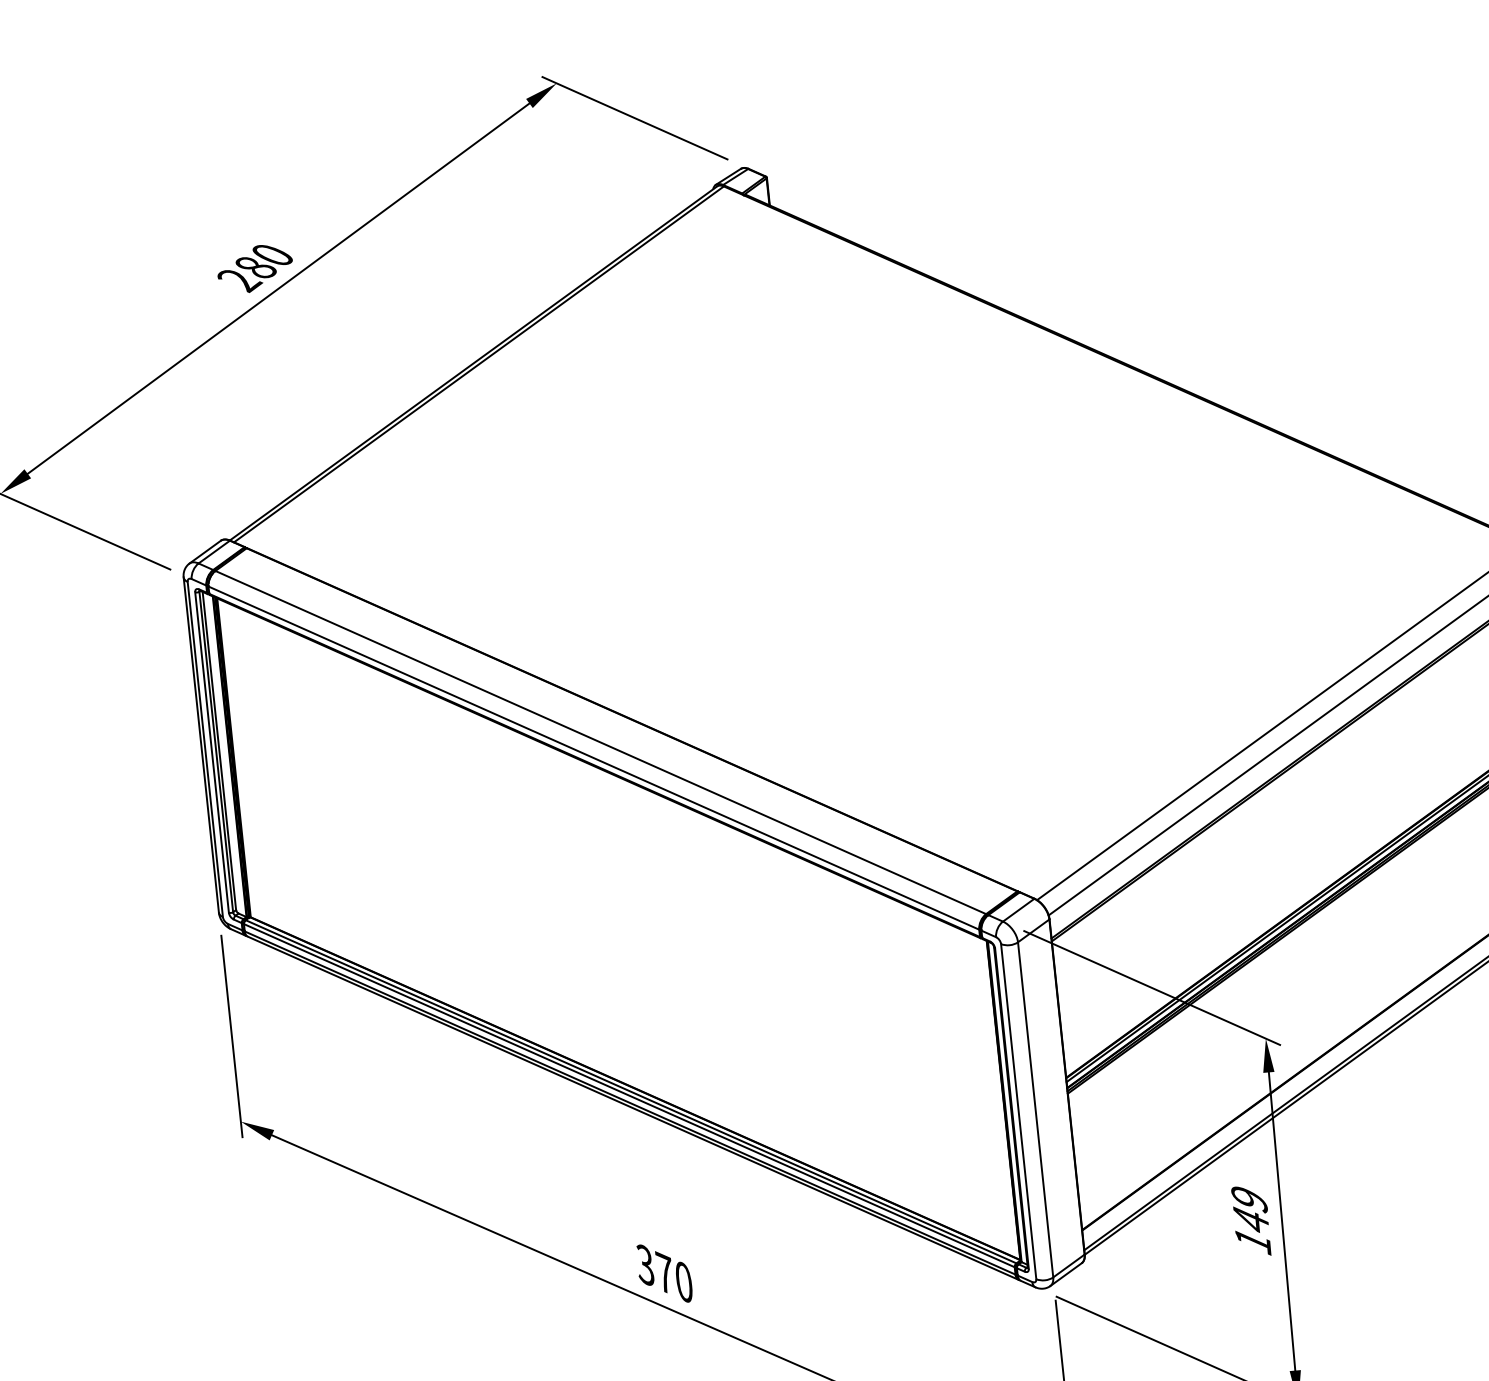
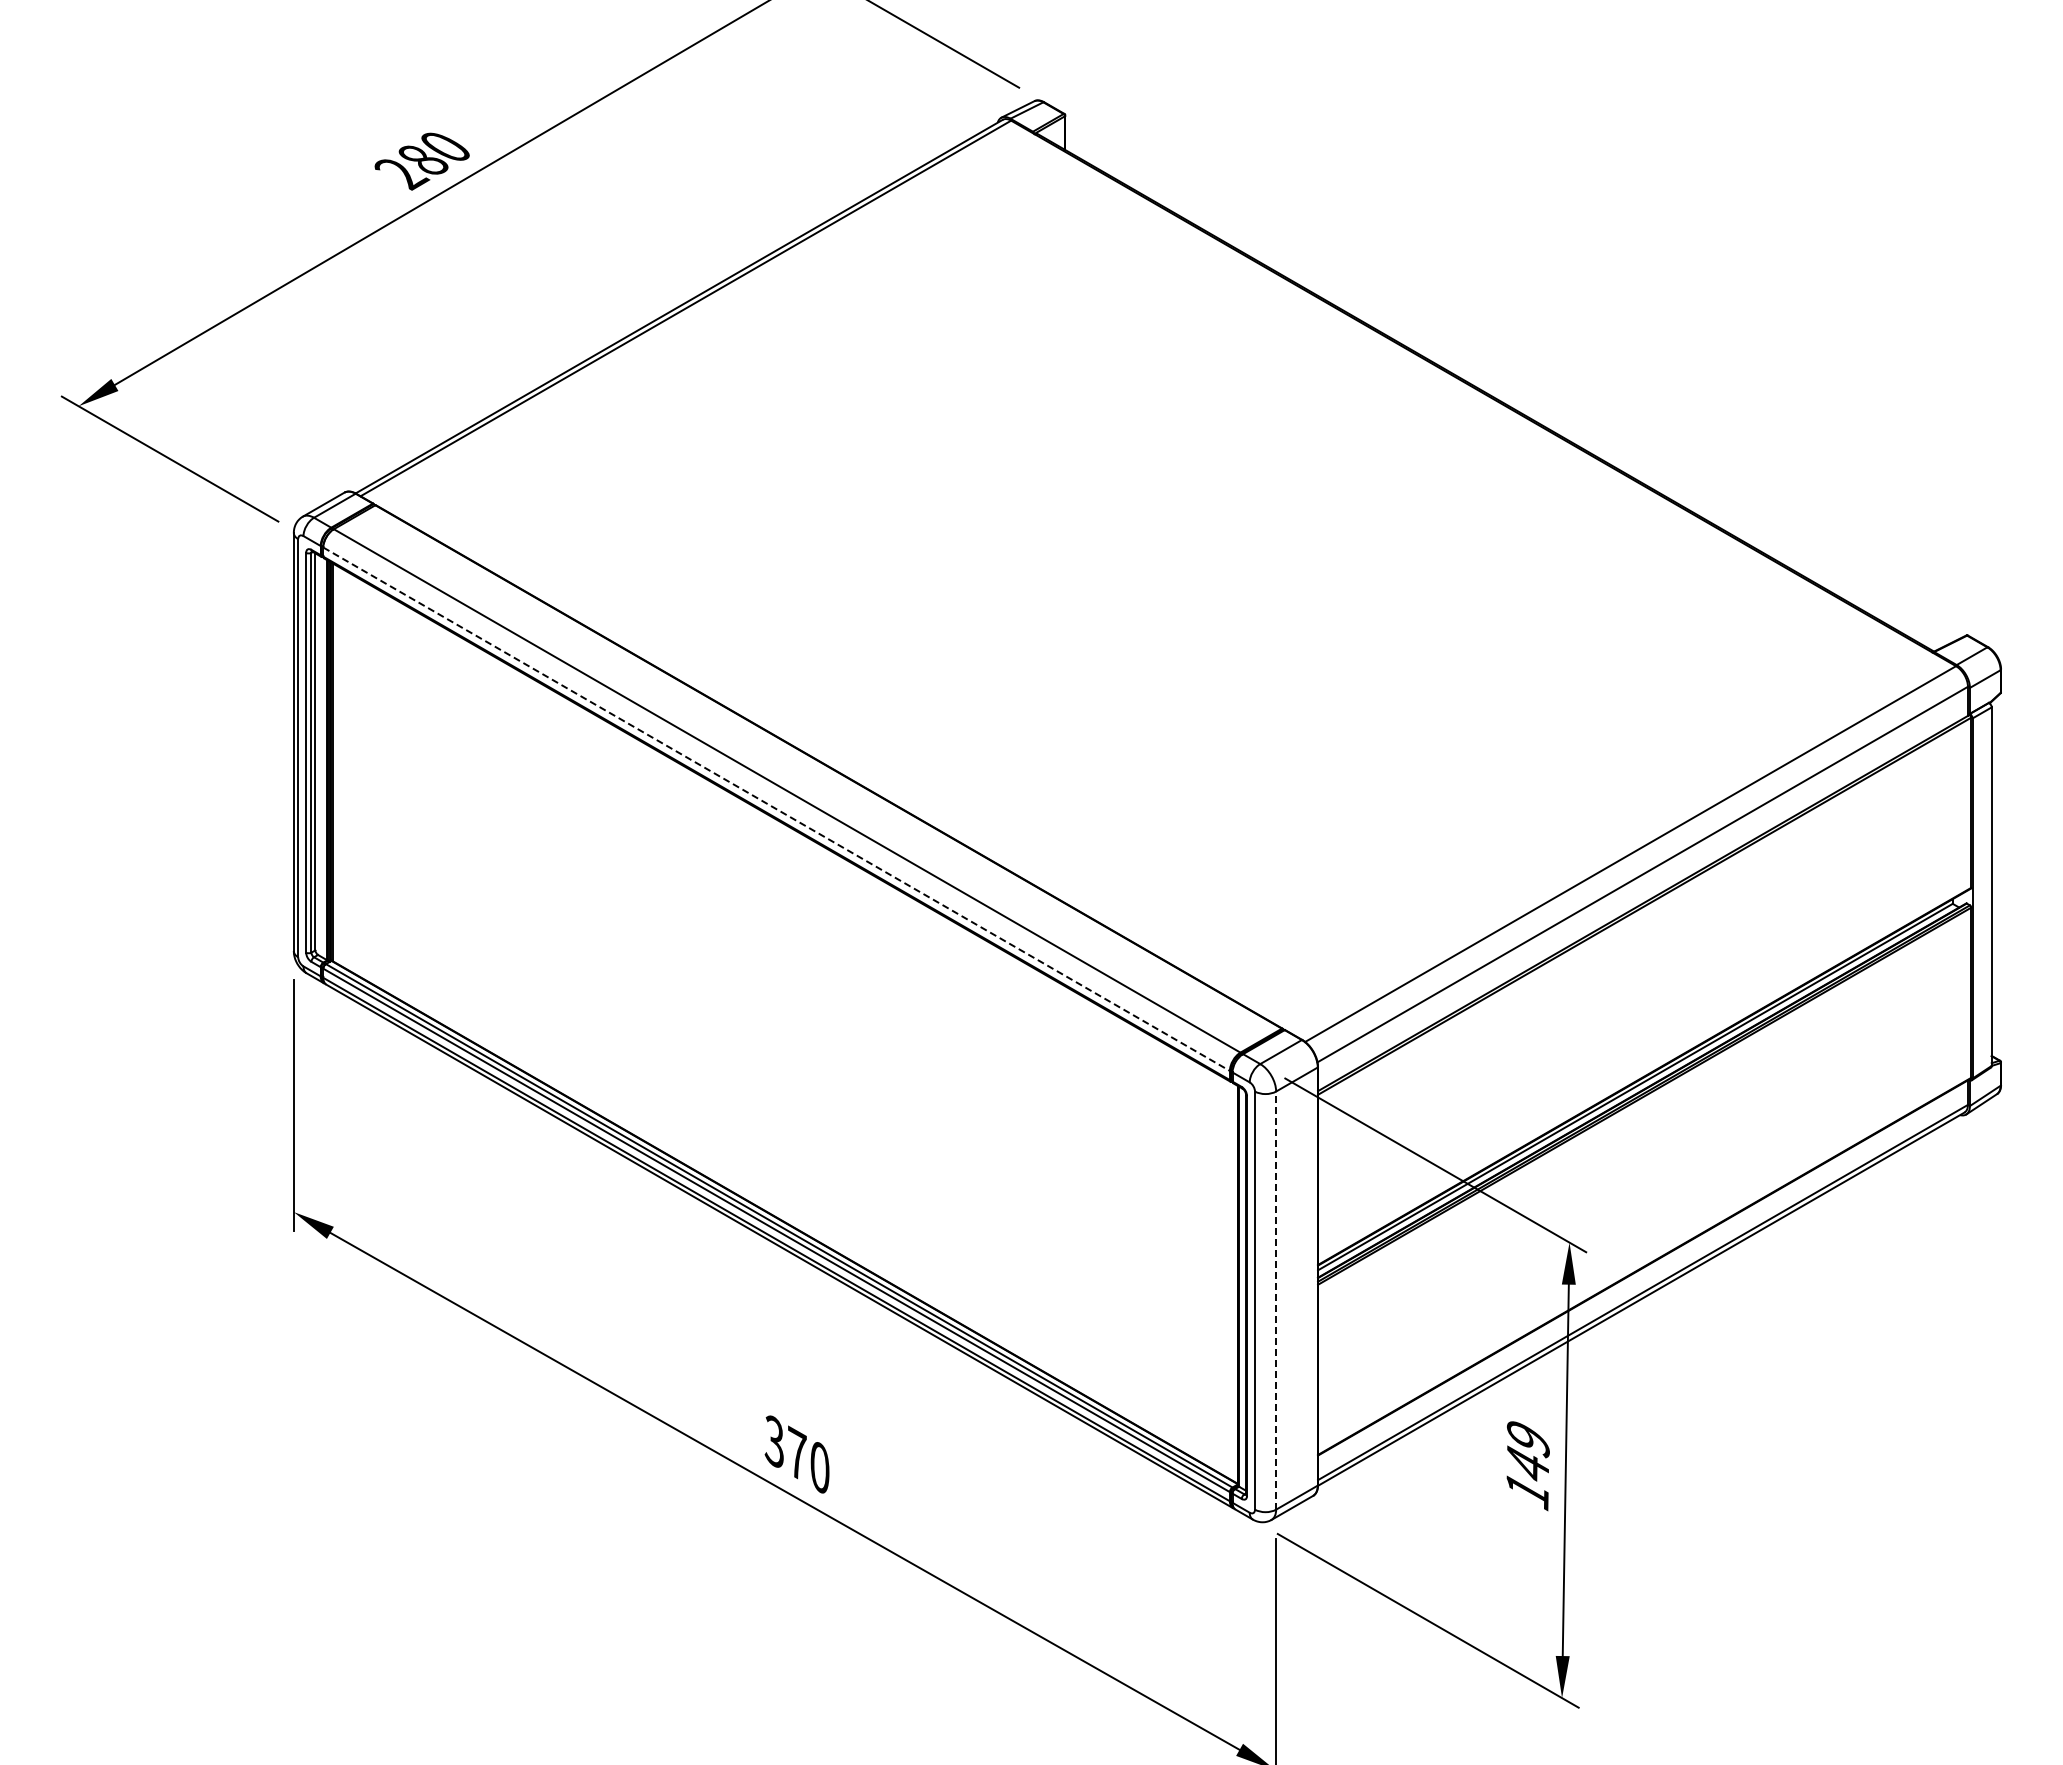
line: (594, 758) -> (777, 809), solid -> dashed
line: (1035, 1109) -> (1276, 1300), solid -> dashed

